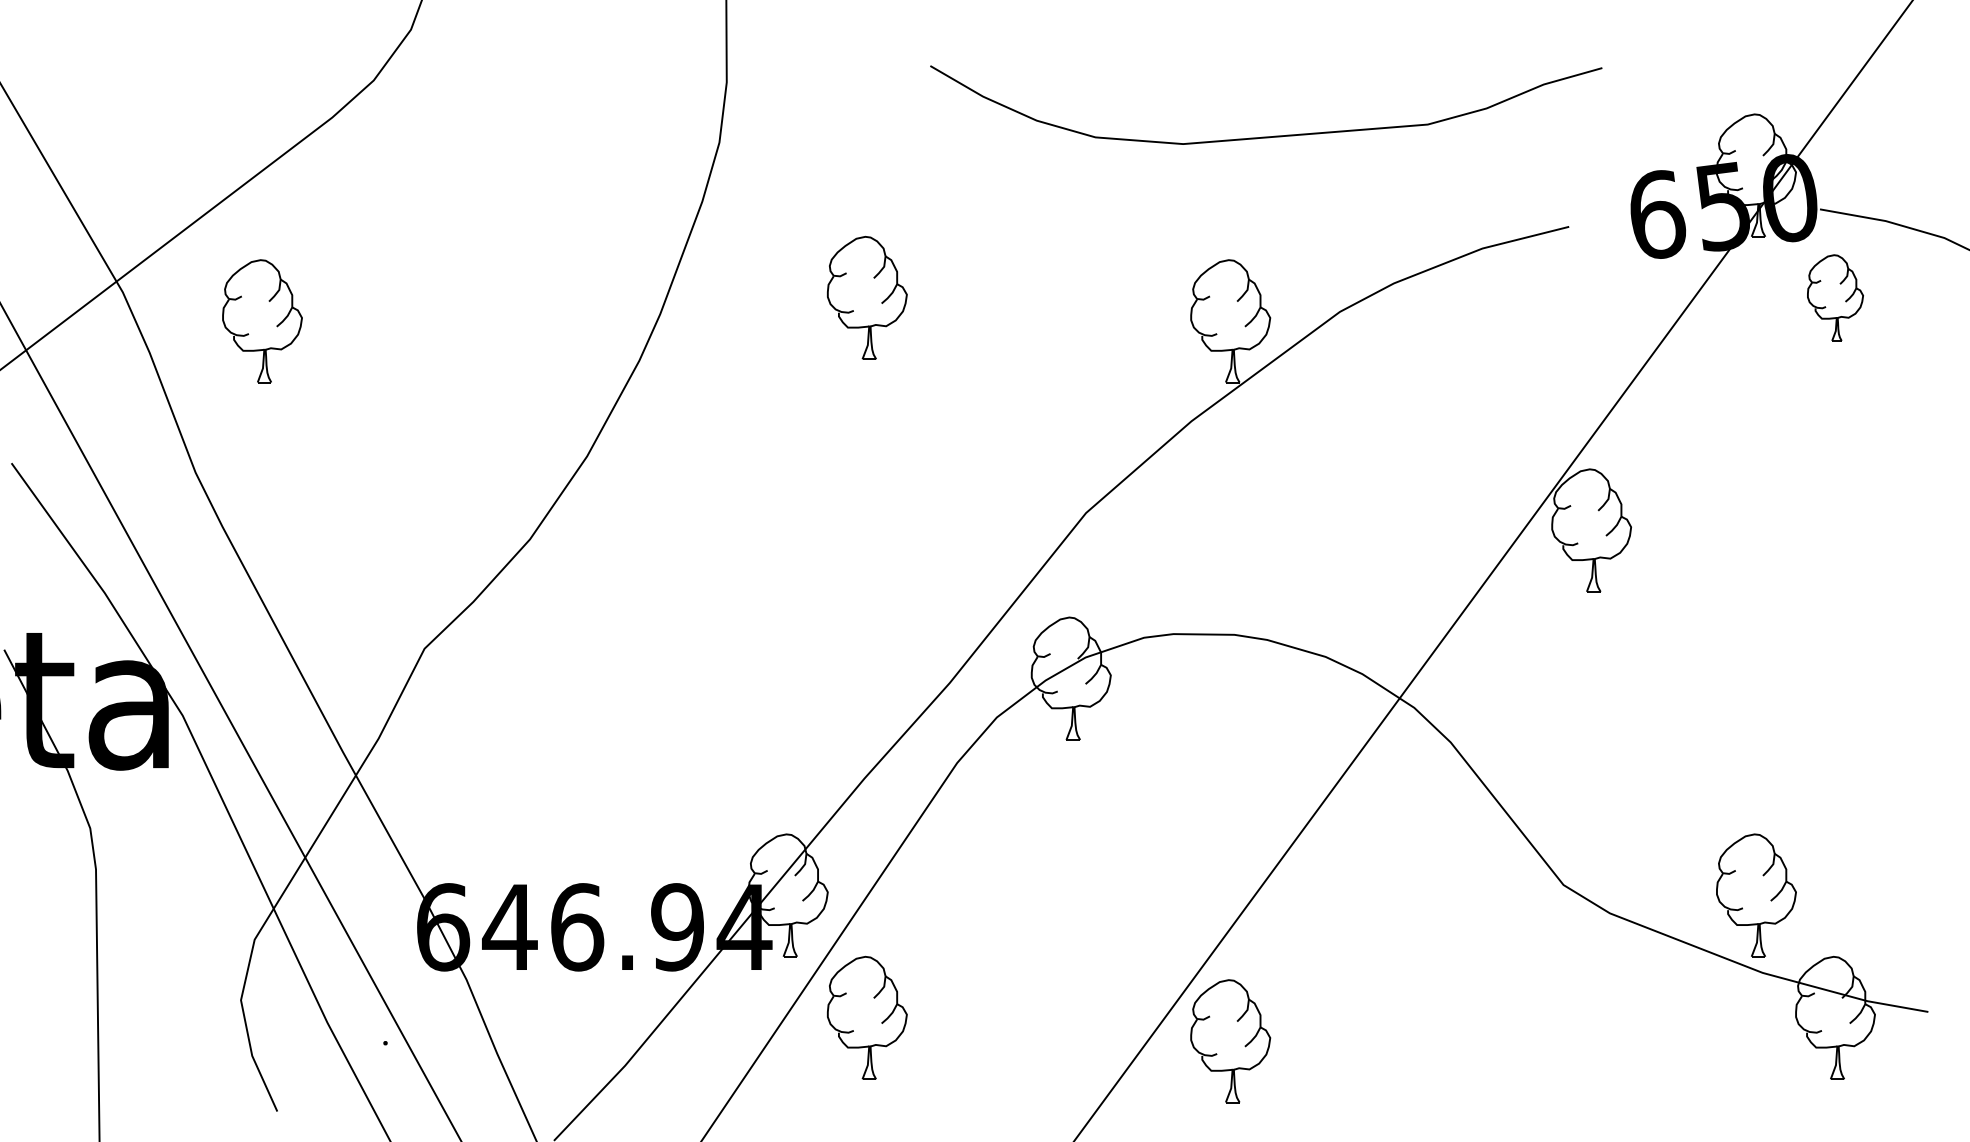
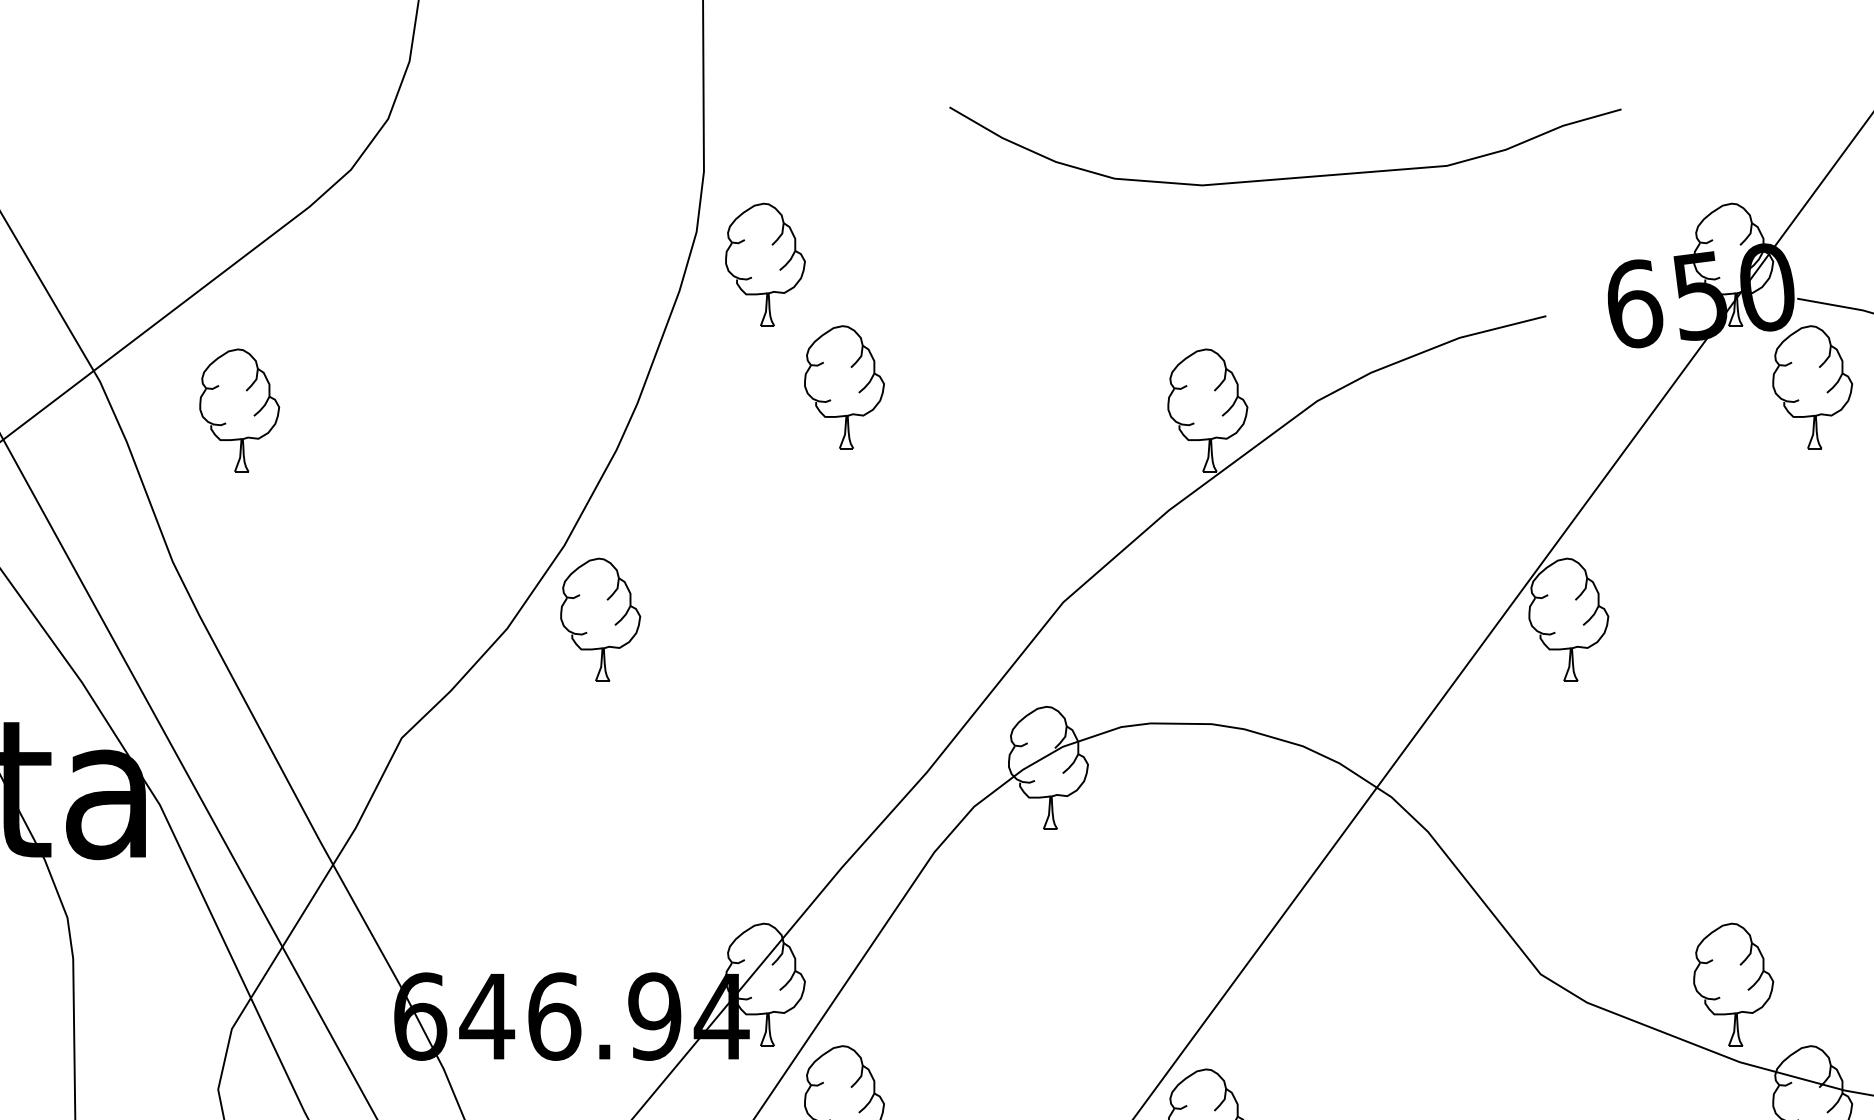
curve: (1266, 136) -> (1285, 177), moved
part: (788, 175) -> (765, 264), added
part: (1835, 297) -> (1812, 386), size x1.43
part: (623, 530) -> (600, 619), added

